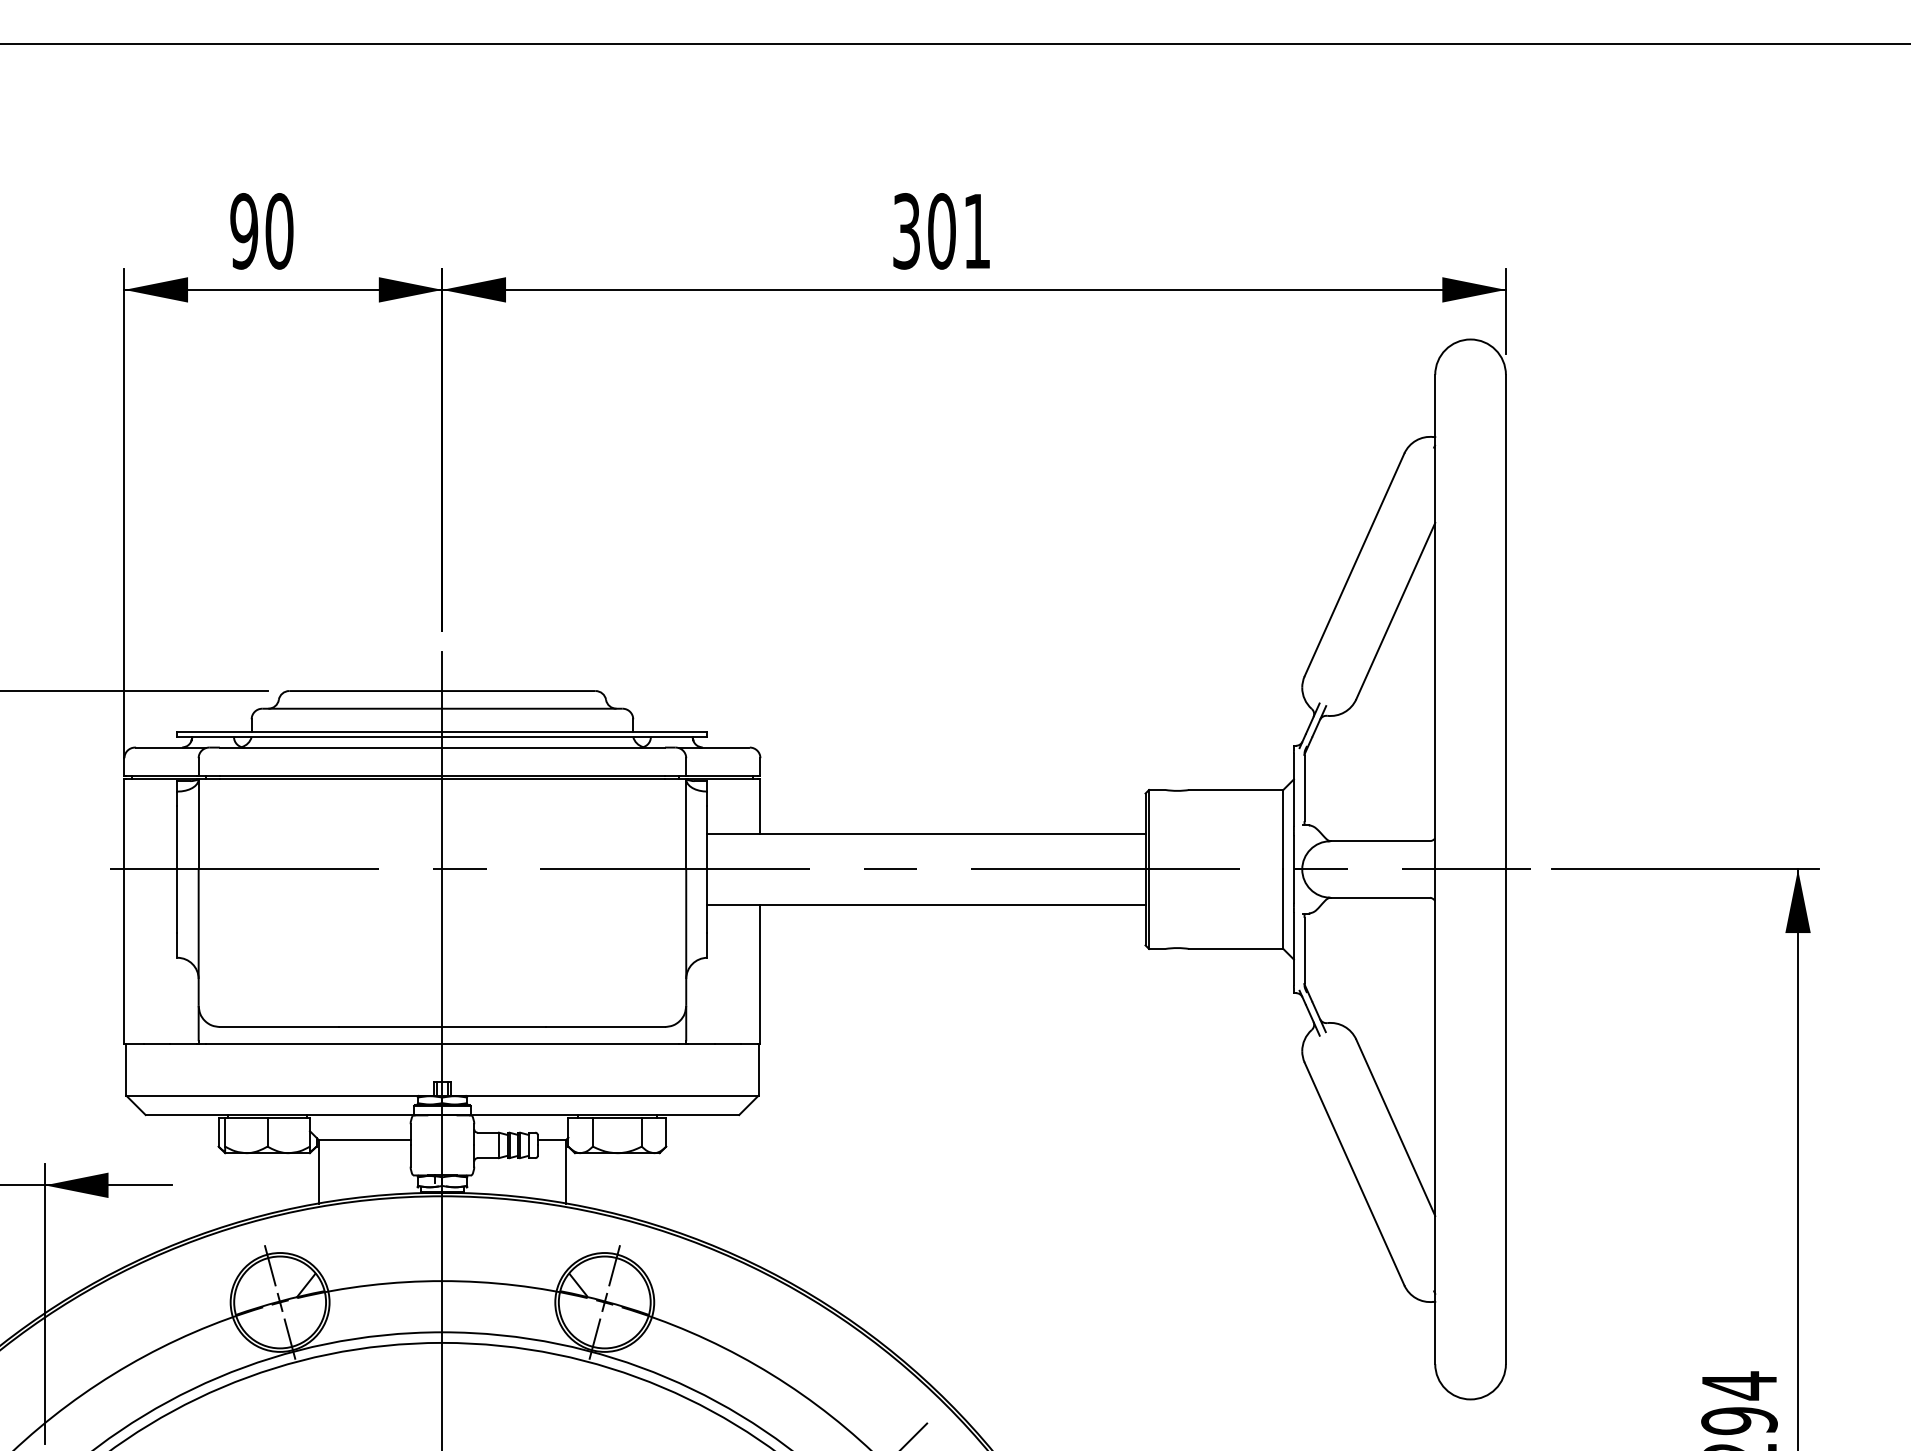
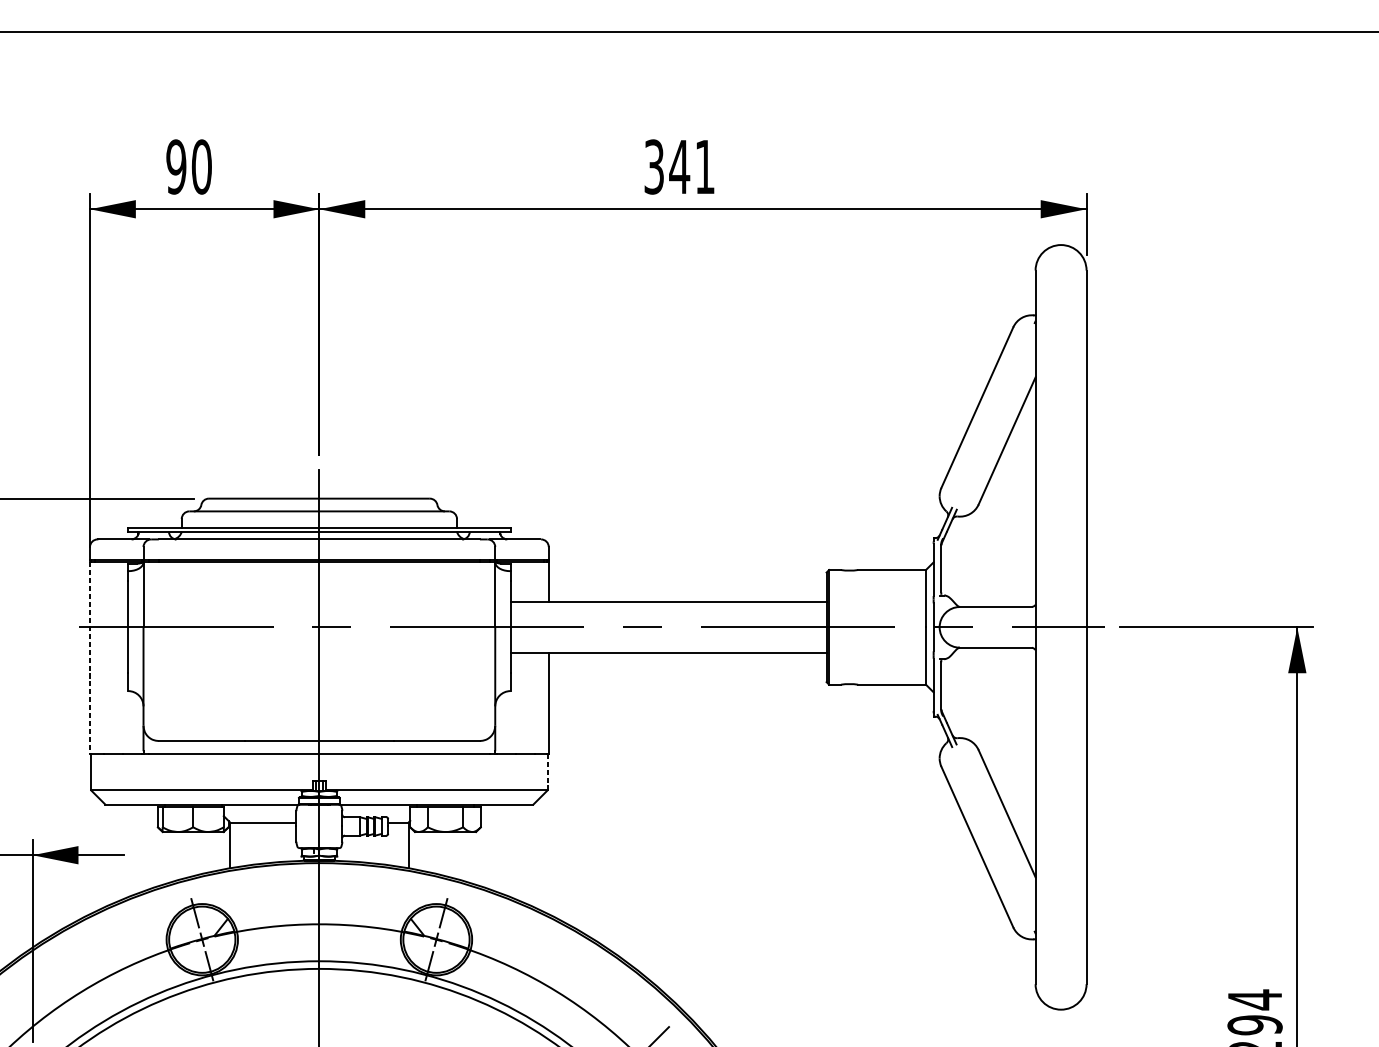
text: (941, 231) -> (679, 167), 301 -> 341
line: (124, 912) -> (90, 658), solid -> dashed
line: (758, 1069) -> (547, 771), solid -> dashed

